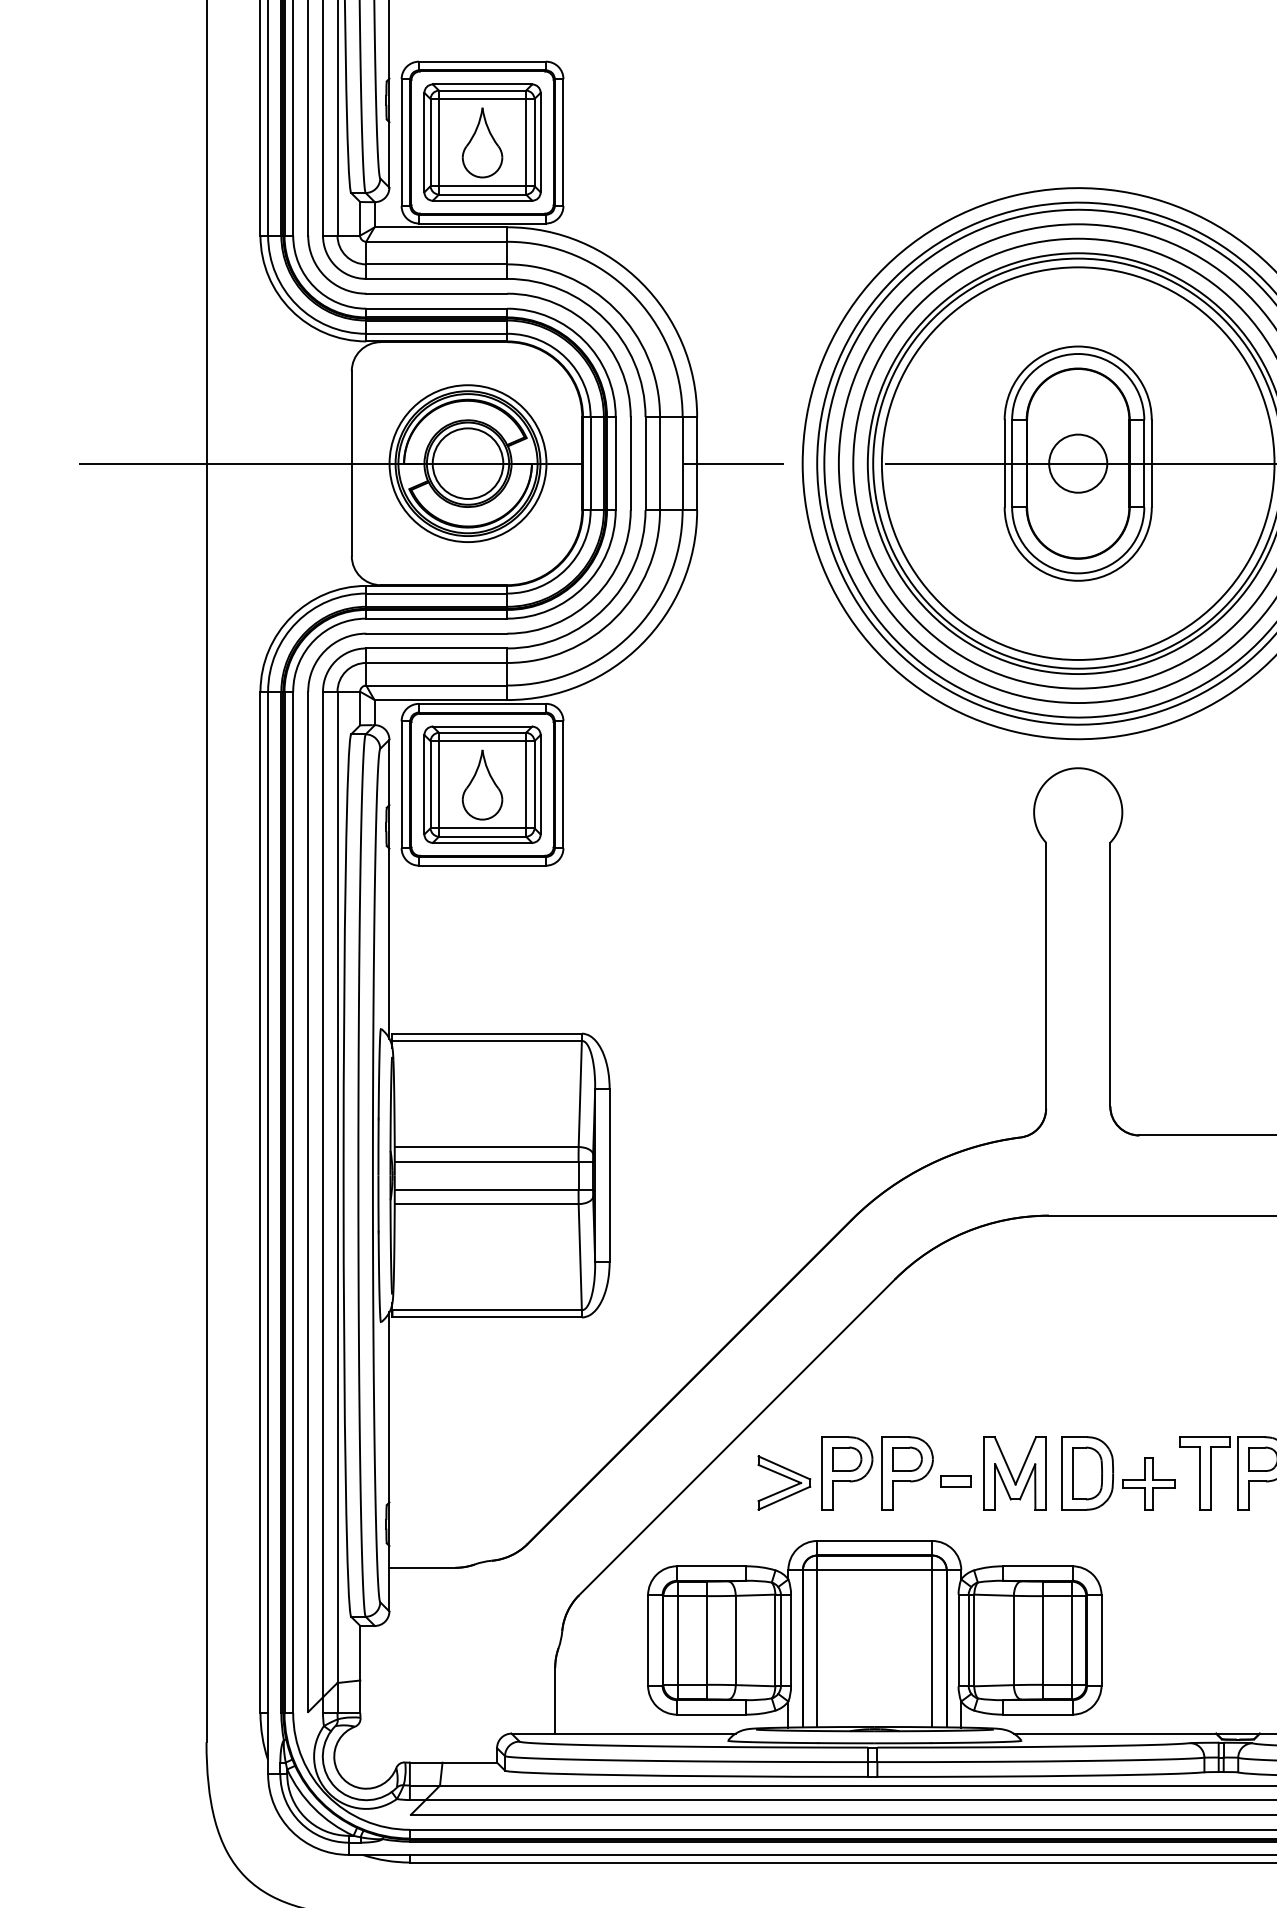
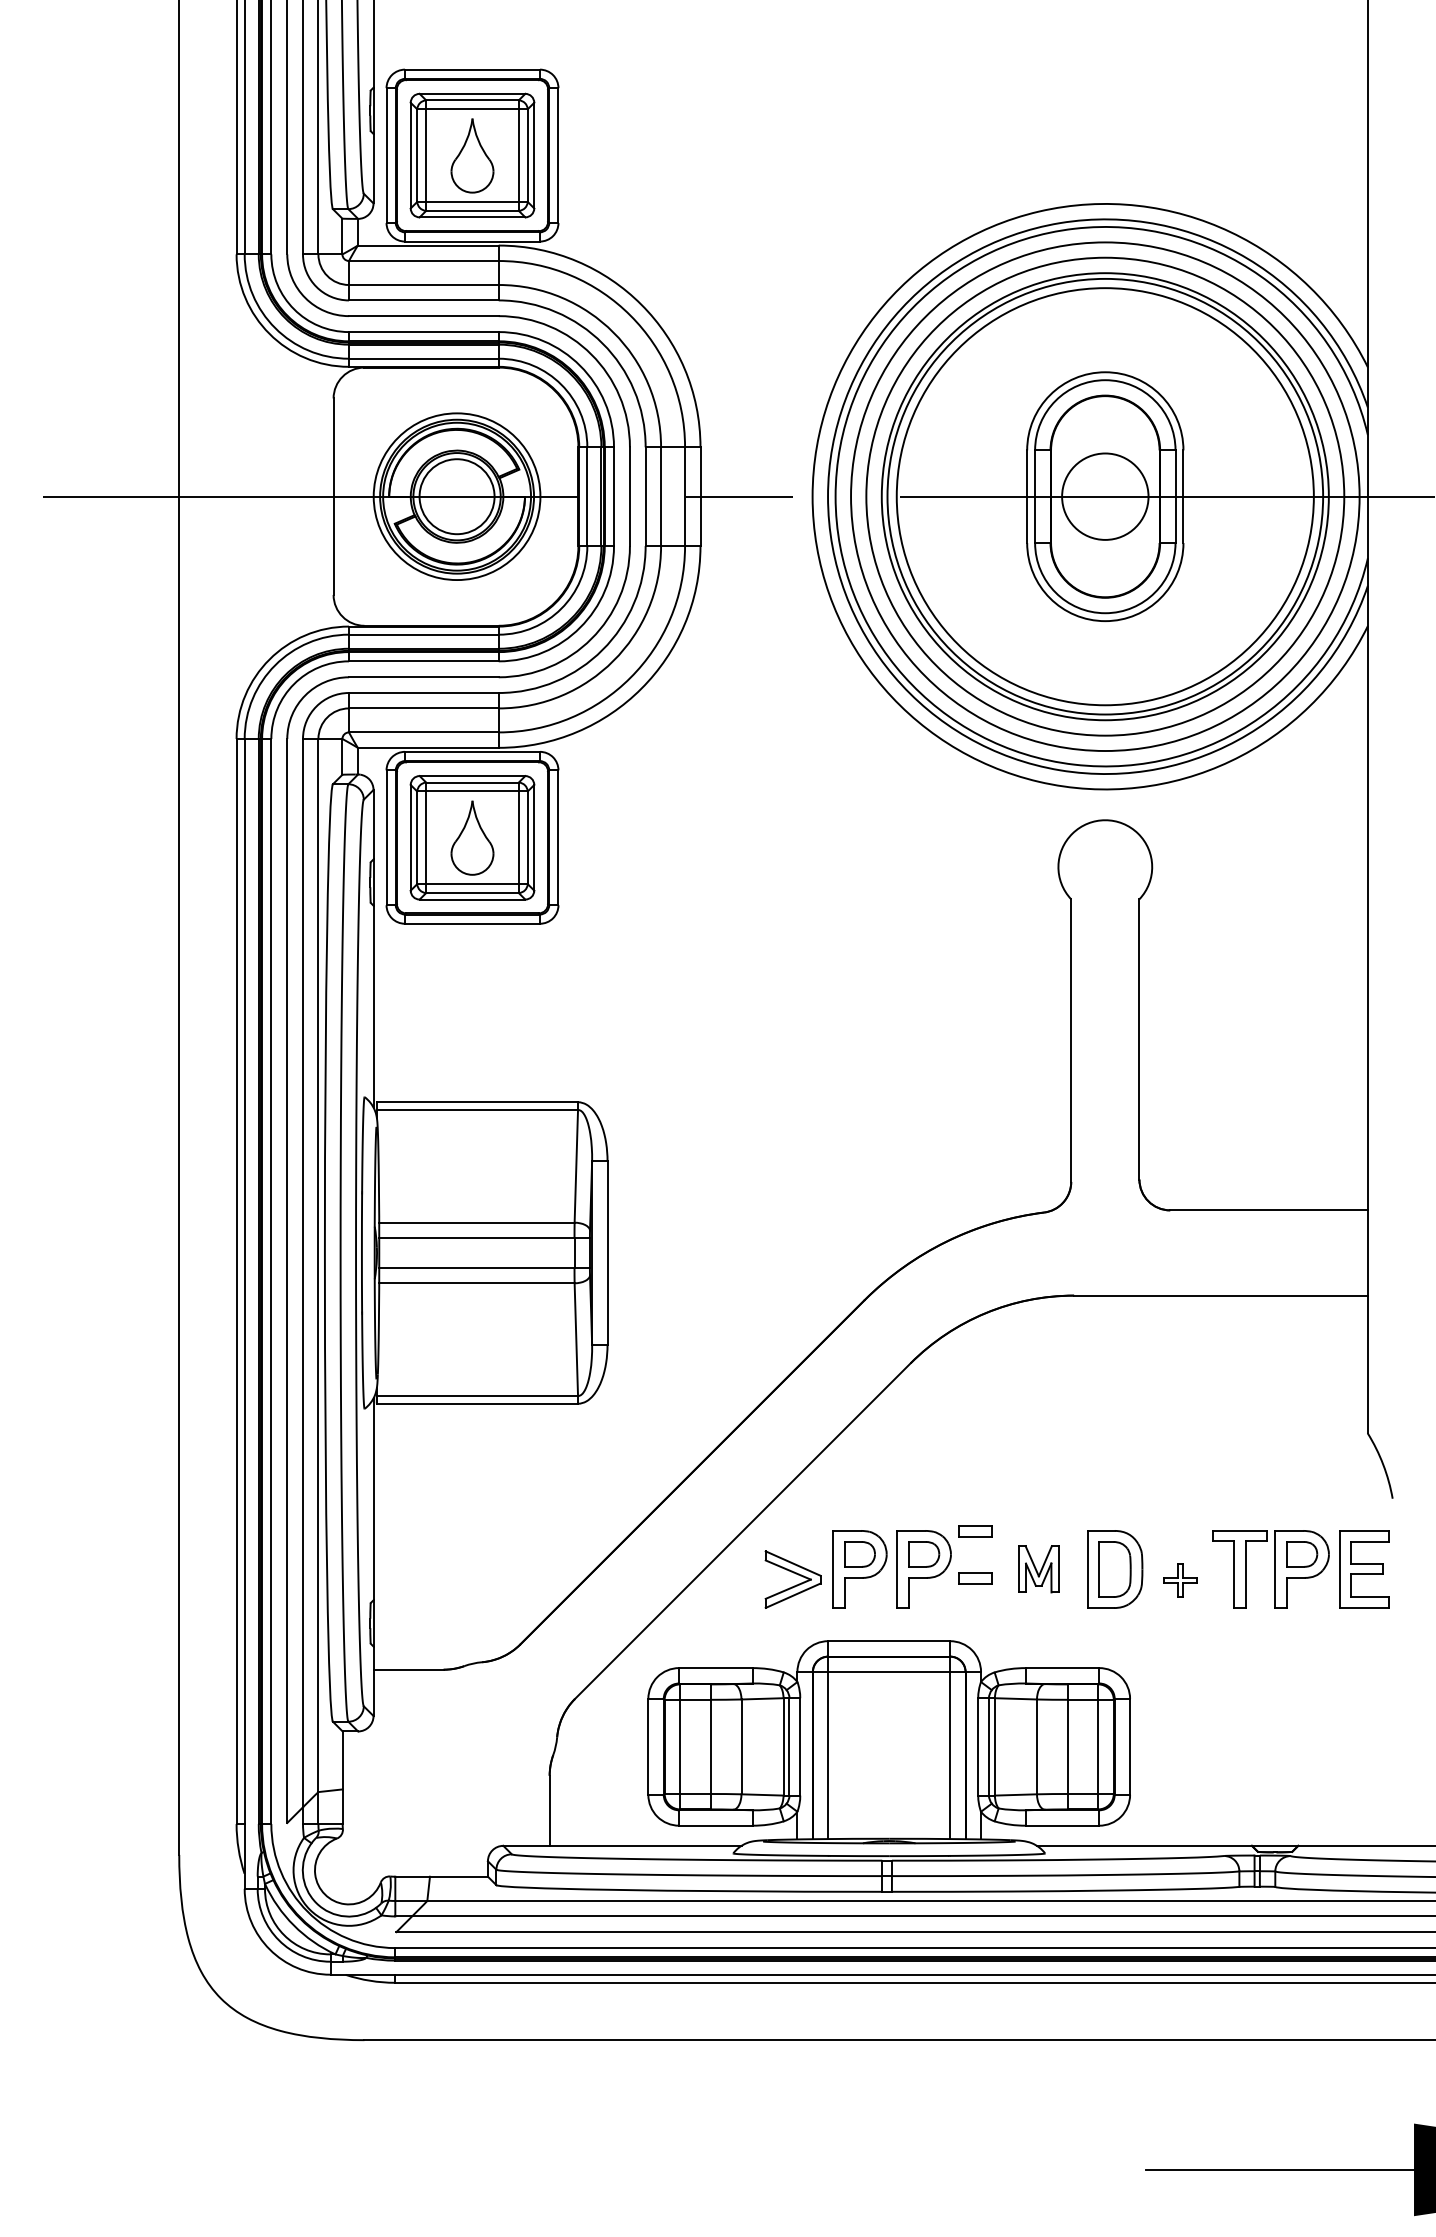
circle: (1078, 463) -> (1105, 496), size x1.4
part: (956, 1437) -> (975, 1531), added
part: (1015, 1472) -> (1038, 1568), size x0.6
part: (1148, 1483) -> (1180, 1580), size x0.6

